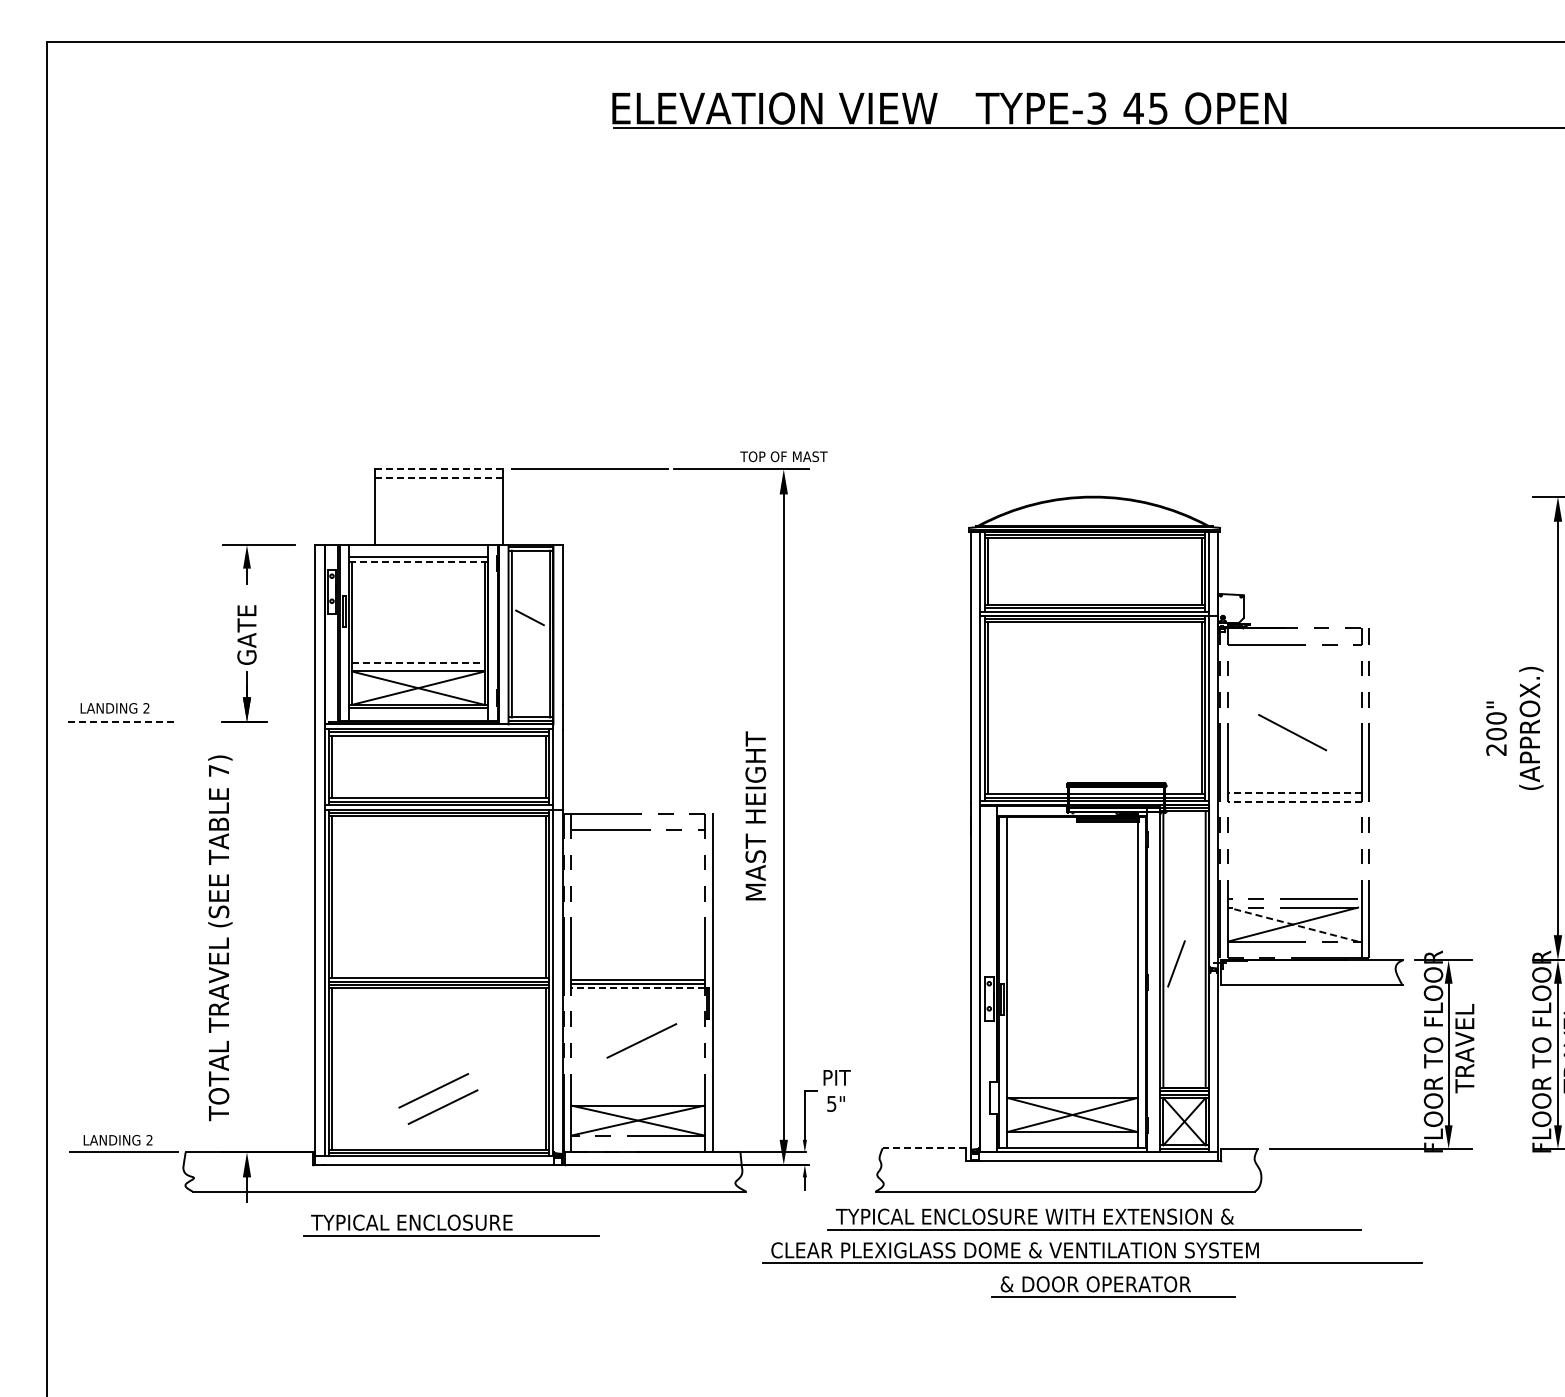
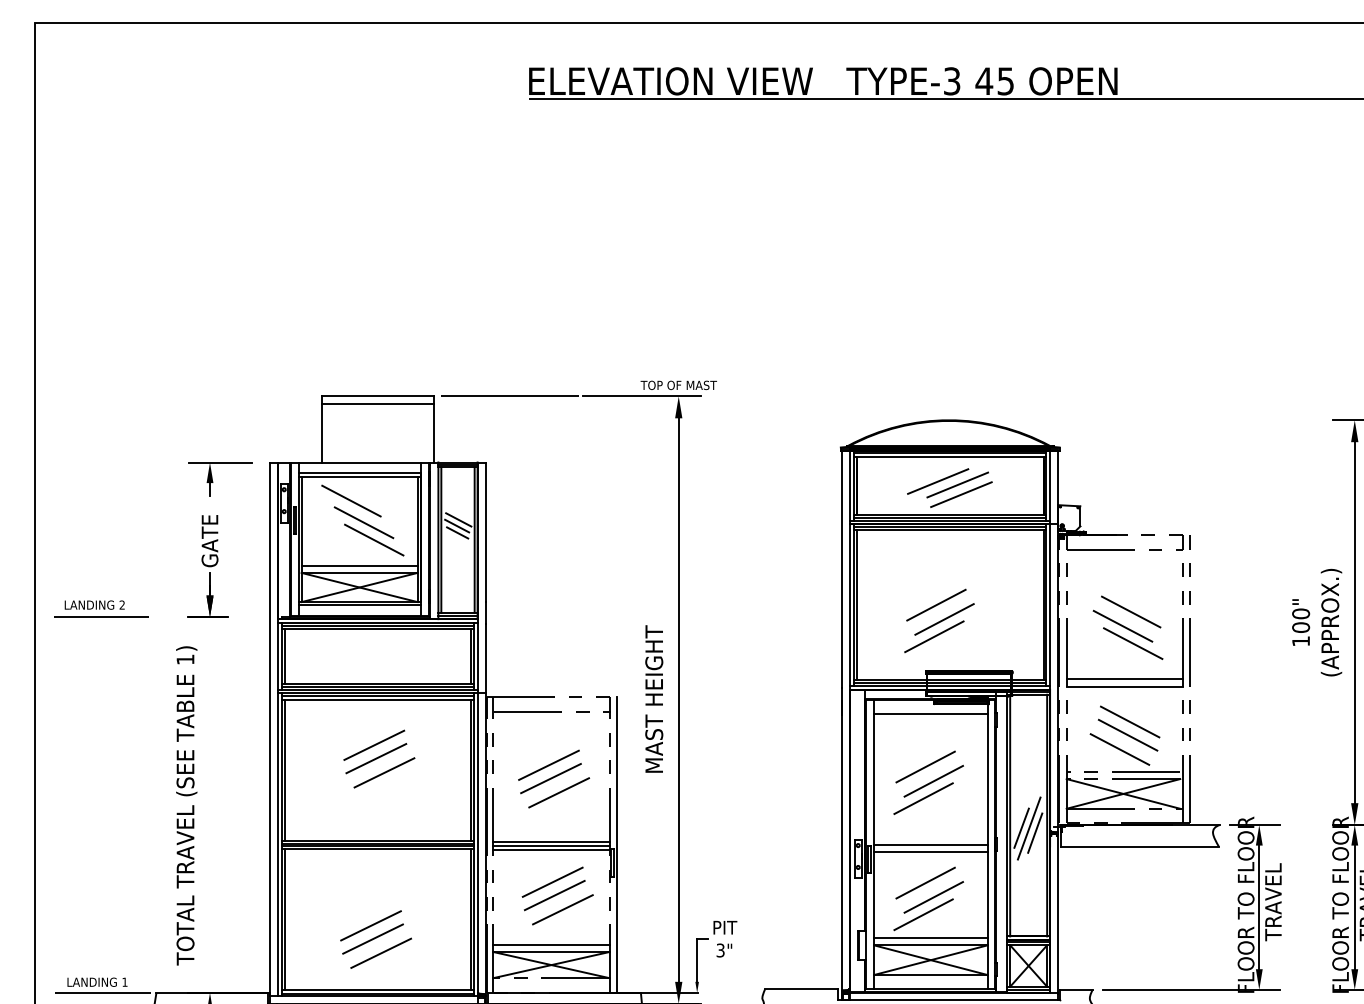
line: (439, 469) -> (378, 396), dashed -> solid
line: (439, 477) -> (378, 403), dashed -> solid
line: (418, 561) -> (359, 476), dashed -> solid
line: (1080, 566) -> (937, 481), added
line: (1103, 570) -> (957, 484), added
line: (1107, 581) -> (961, 494), added
line: (408, 589) -> (351, 501), added
line: (531, 610) -> (458, 519), added
line: (423, 613) -> (364, 522), added
line: (530, 625) -> (457, 532), added
line: (434, 633) -> (373, 539), added
line: (418, 663) -> (359, 565), dashed -> solid
line: (1078, 708) -> (936, 605), added
line: (1301, 716) -> (1130, 612), added
line: (122, 722) -> (101, 617), dashed -> solid
line: (1087, 724) -> (943, 619), added
line: (1076, 744) -> (934, 636), added
text: (1496, 749) -> (1301, 641), 200" -> 100"
line: (1303, 752) -> (1132, 643), added
text: (218, 770) -> (185, 659), 7) -> 1)
line: (1294, 793) -> (1124, 679), dashed -> solid
line: (1294, 801) -> (1124, 686), dashed -> solid
line: (1072, 833) -> (930, 714), added
line: (1300, 842) -> (1129, 722), added
line: (1298, 857) -> (1128, 735), added
line: (433, 869) -> (372, 745), added
line: (1288, 873) -> (1119, 749), added
line: (435, 884) -> (374, 758), added
line: (633, 892) -> (547, 765), added
line: (1066, 893) -> (925, 766), added
line: (444, 901) -> (382, 773), added
line: (635, 907) -> (549, 779), added
line: (1075, 910) -> (933, 781), added
line: (645, 924) -> (557, 793), added
line: (1292, 924) -> (1122, 793), dashed -> solid
line: (1063, 929) -> (922, 798), added
line: (1184, 963) -> (1028, 827), added
line: (1191, 969) -> (1034, 833), added
line: (1072, 982) -> (930, 844), added
line: (638, 988) -> (551, 849), dashed -> solid
line: (1072, 991) -> (930, 852), added
line: (637, 1026) -> (550, 882), added
line: (1066, 1026) -> (925, 882), added
line: (1075, 1042) -> (933, 896), added
line: (649, 1058) -> (561, 910), added
line: (1063, 1062) -> (922, 914), added
line: (429, 1076) -> (369, 926), added
line: (1072, 1089) -> (930, 937), added
line: (637, 1097) -> (550, 944), added
text: (831, 1102) -> (720, 949), 5" -> 3"
text: (149, 1140) -> (124, 982), 2 -> 1
line: (924, 1148) -> (801, 989), dashed -> solid

